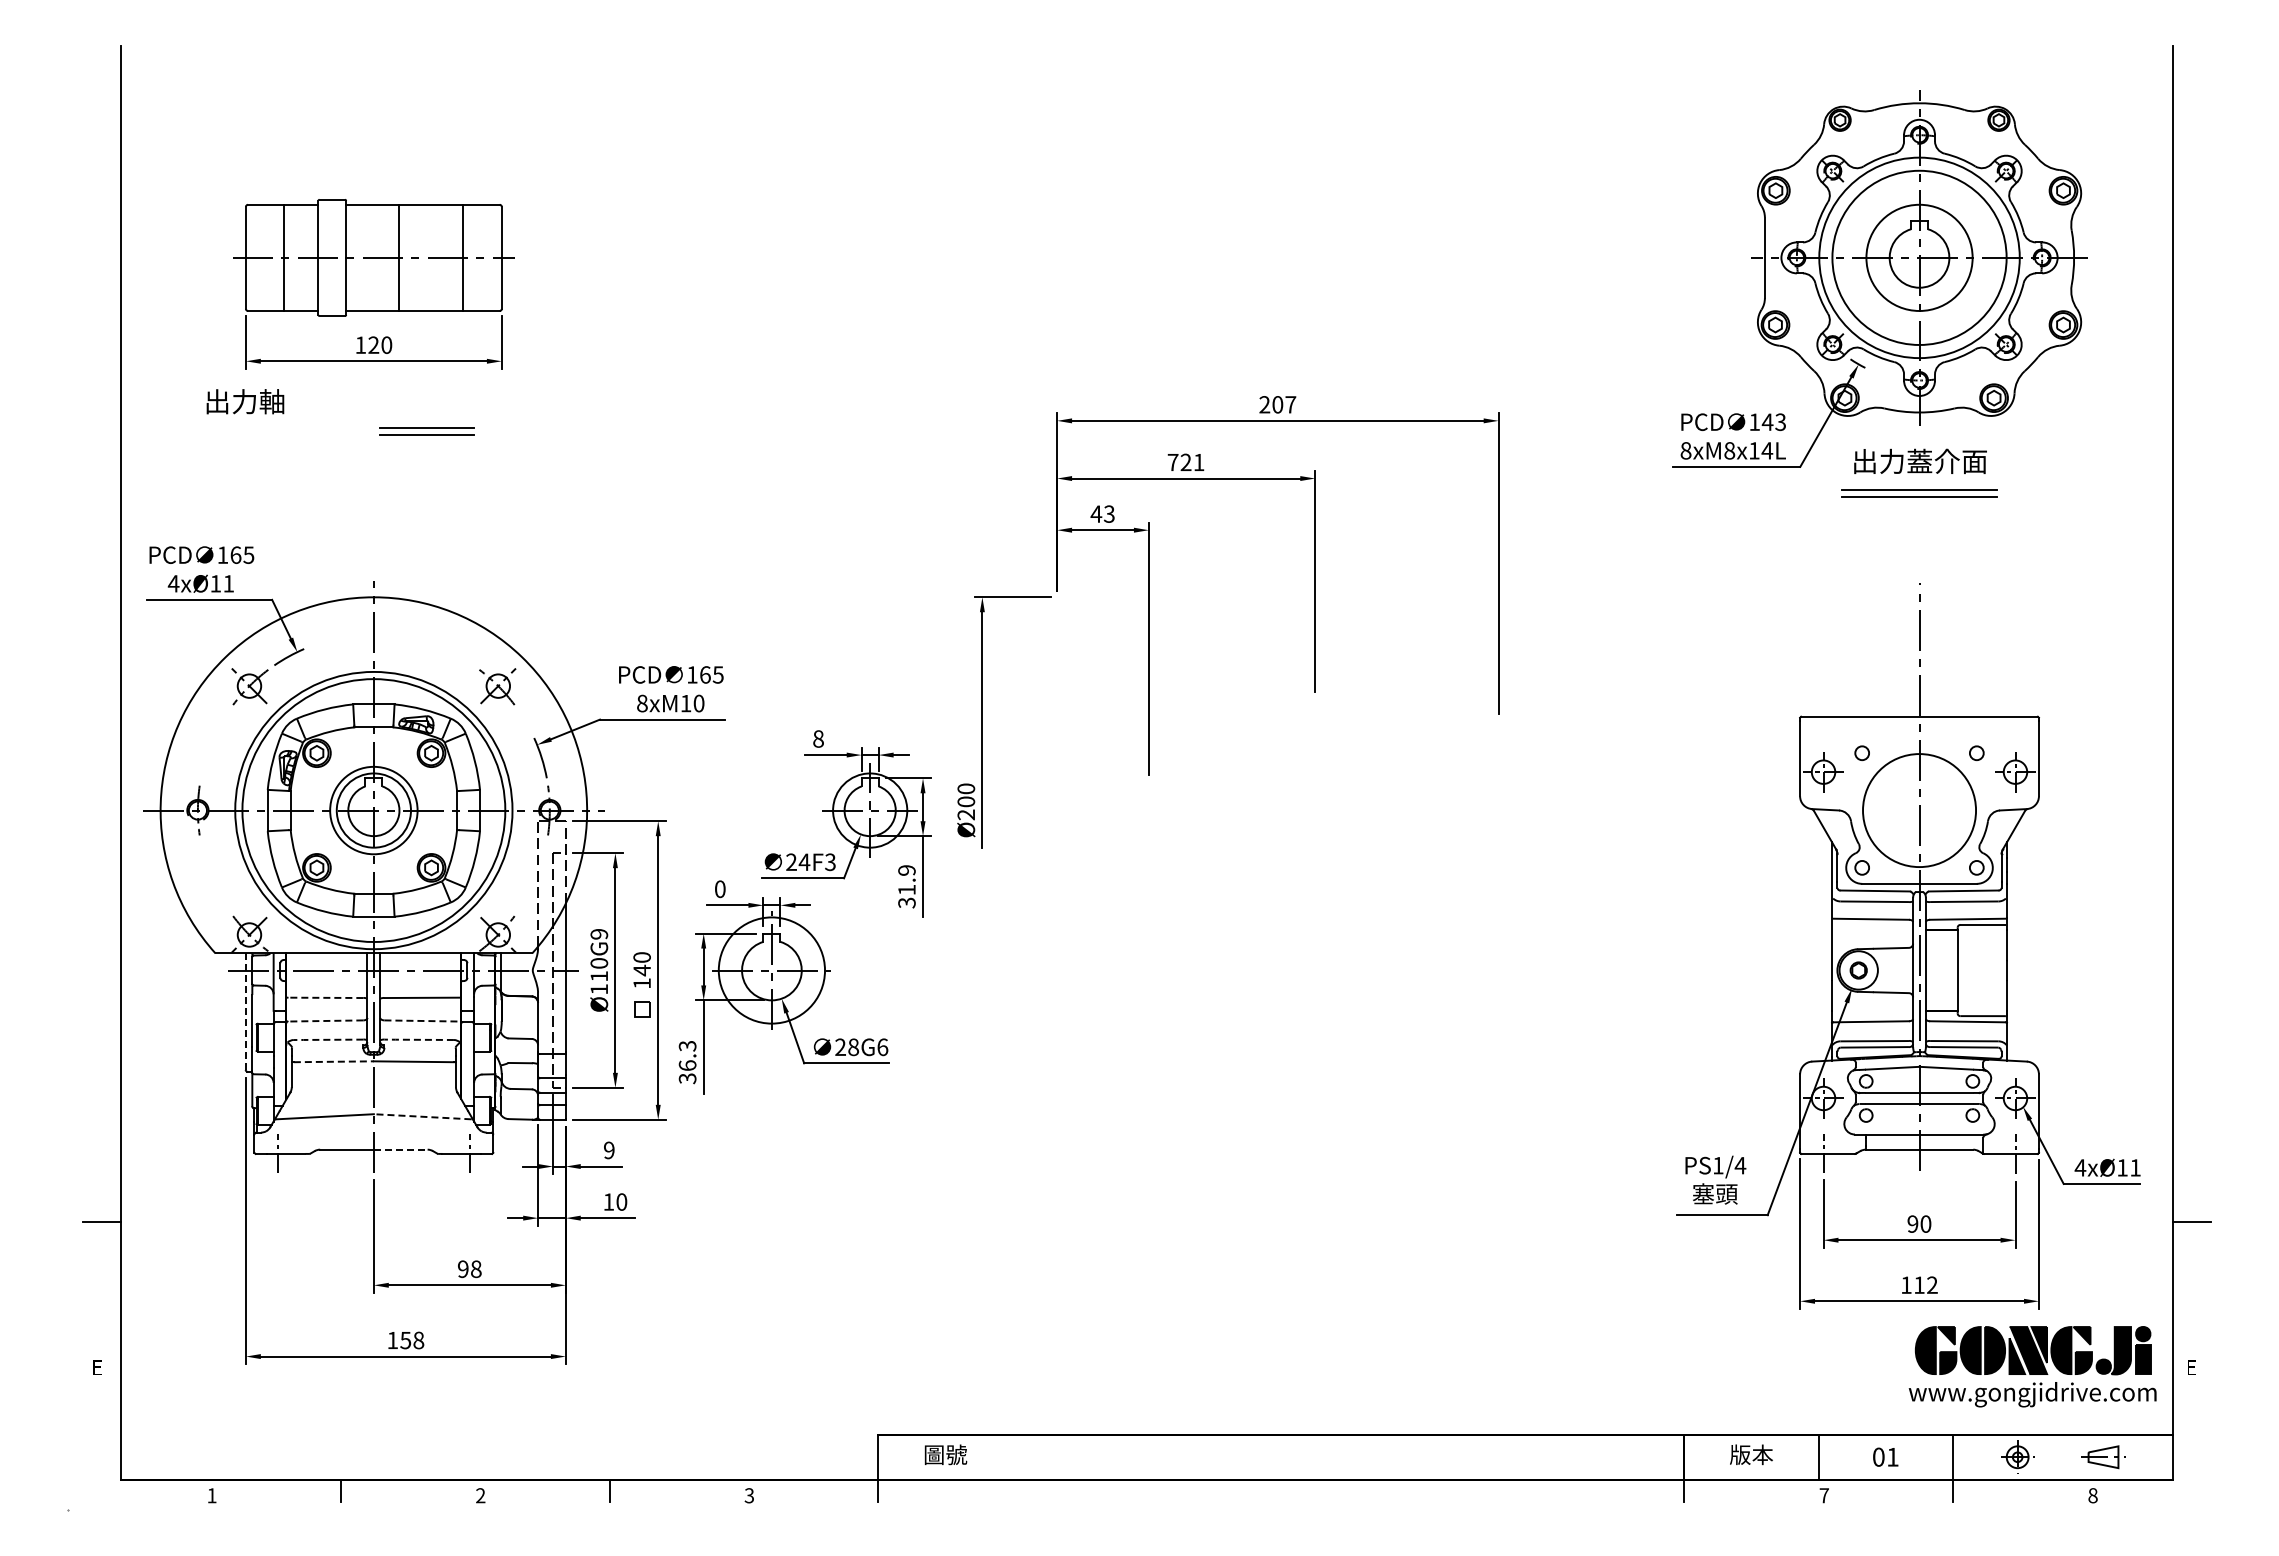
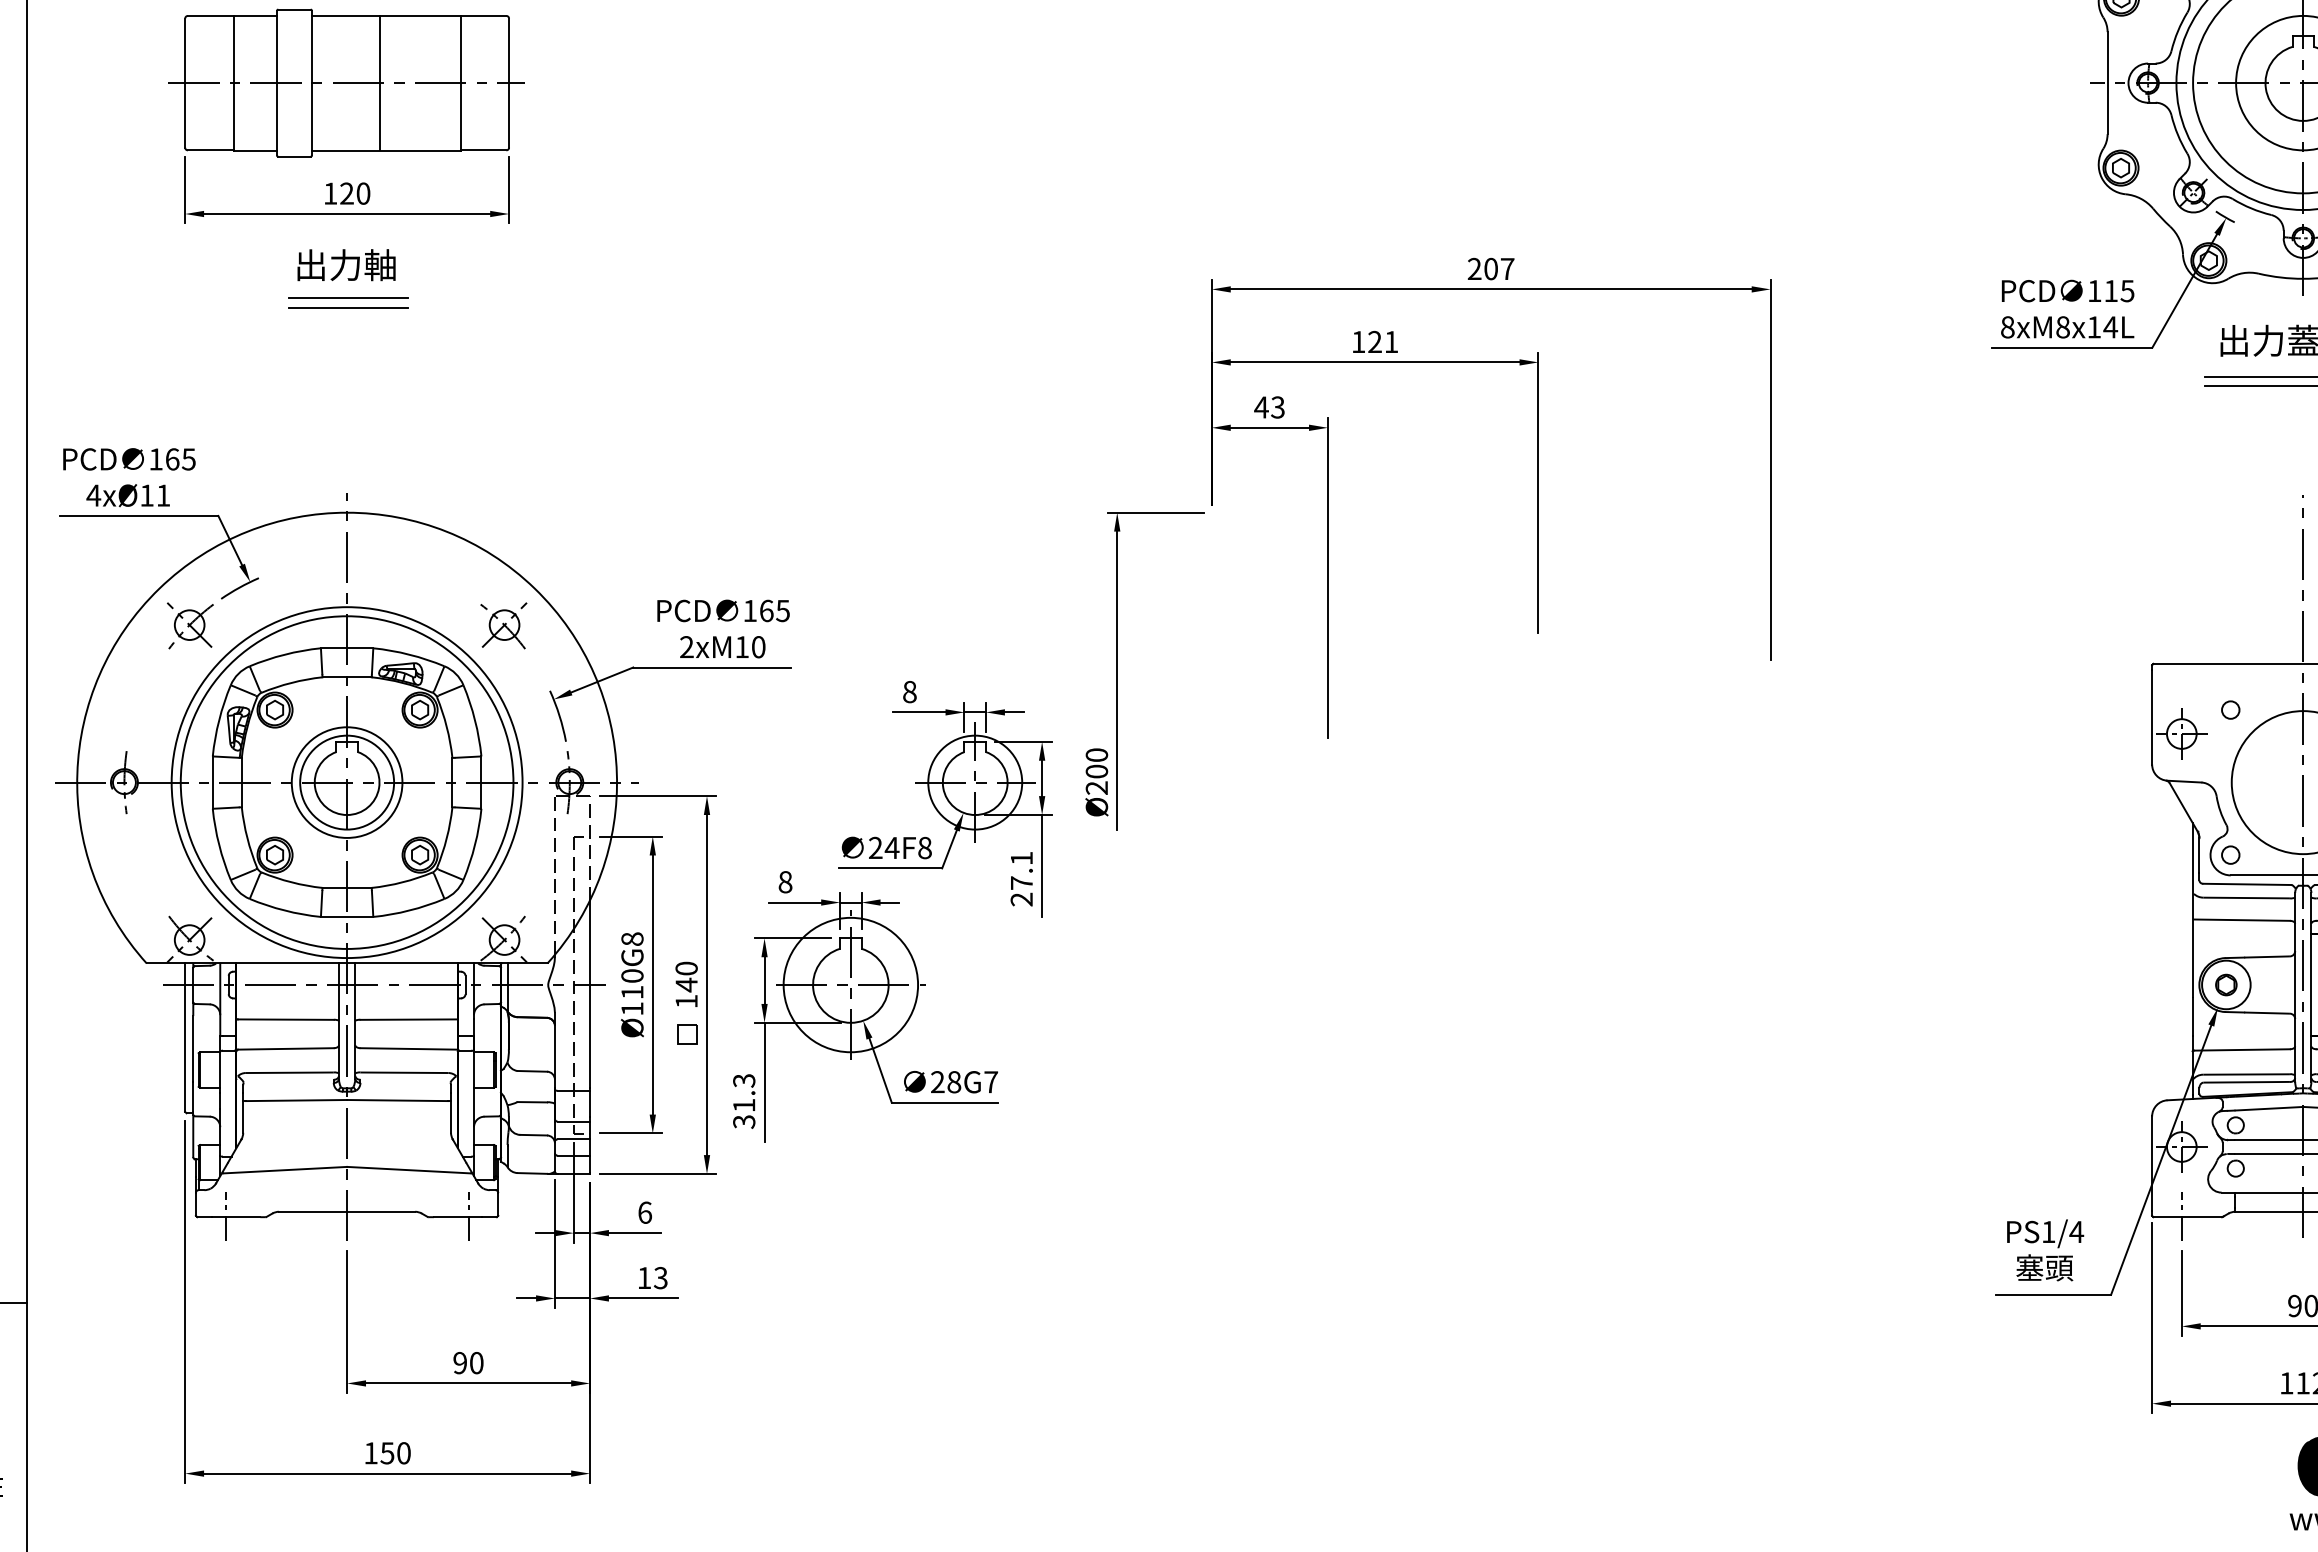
text: (245, 401) -> (346, 264), moved
text: (1773, 421) -> (2118, 290), 143 -> 115
part: (426, 431) -> (347, 302), moved
text: (1172, 462) -> (1357, 342), 721 -> 121
text: (642, 703) -> (687, 647), 8xM10 -> 2xM10
text: (830, 861) -> (925, 847), 24F3 -> 24F8
text: (906, 886) -> (1021, 878), 31.9 -> 27.1
text: (720, 889) -> (785, 882), 0 -> 8
text: (599, 933) -> (632, 938), Ø110G9 -> Ø110G8
line: (325, 997) -> (285, 1019), dashed -> solid
line: (245, 1012) -> (184, 1038), dashed -> solid
line: (325, 1020) -> (285, 1048), dashed -> solid
line: (422, 1020) -> (408, 1048), dashed -> solid
line: (328, 1039) -> (289, 1072), dashed -> solid
line: (418, 1039) -> (403, 1072), dashed -> solid
text: (882, 1047) -> (990, 1082), 28G6 -> 28G7
line: (334, 1061) -> (297, 1100), dashed -> solid
text: (687, 1065) -> (744, 1105), 36.3 -> 31.3
line: (422, 1116) -> (408, 1169), dashed -> solid
line: (400, 1149) -> (380, 1211), dashed -> solid
text: (609, 1150) -> (645, 1212), 9 -> 6
text: (621, 1201) -> (660, 1277), 10 -> 13
text: (476, 1269) -> (476, 1363), 98 -> 90
text: (418, 1340) -> (403, 1453), 158 -> 150

